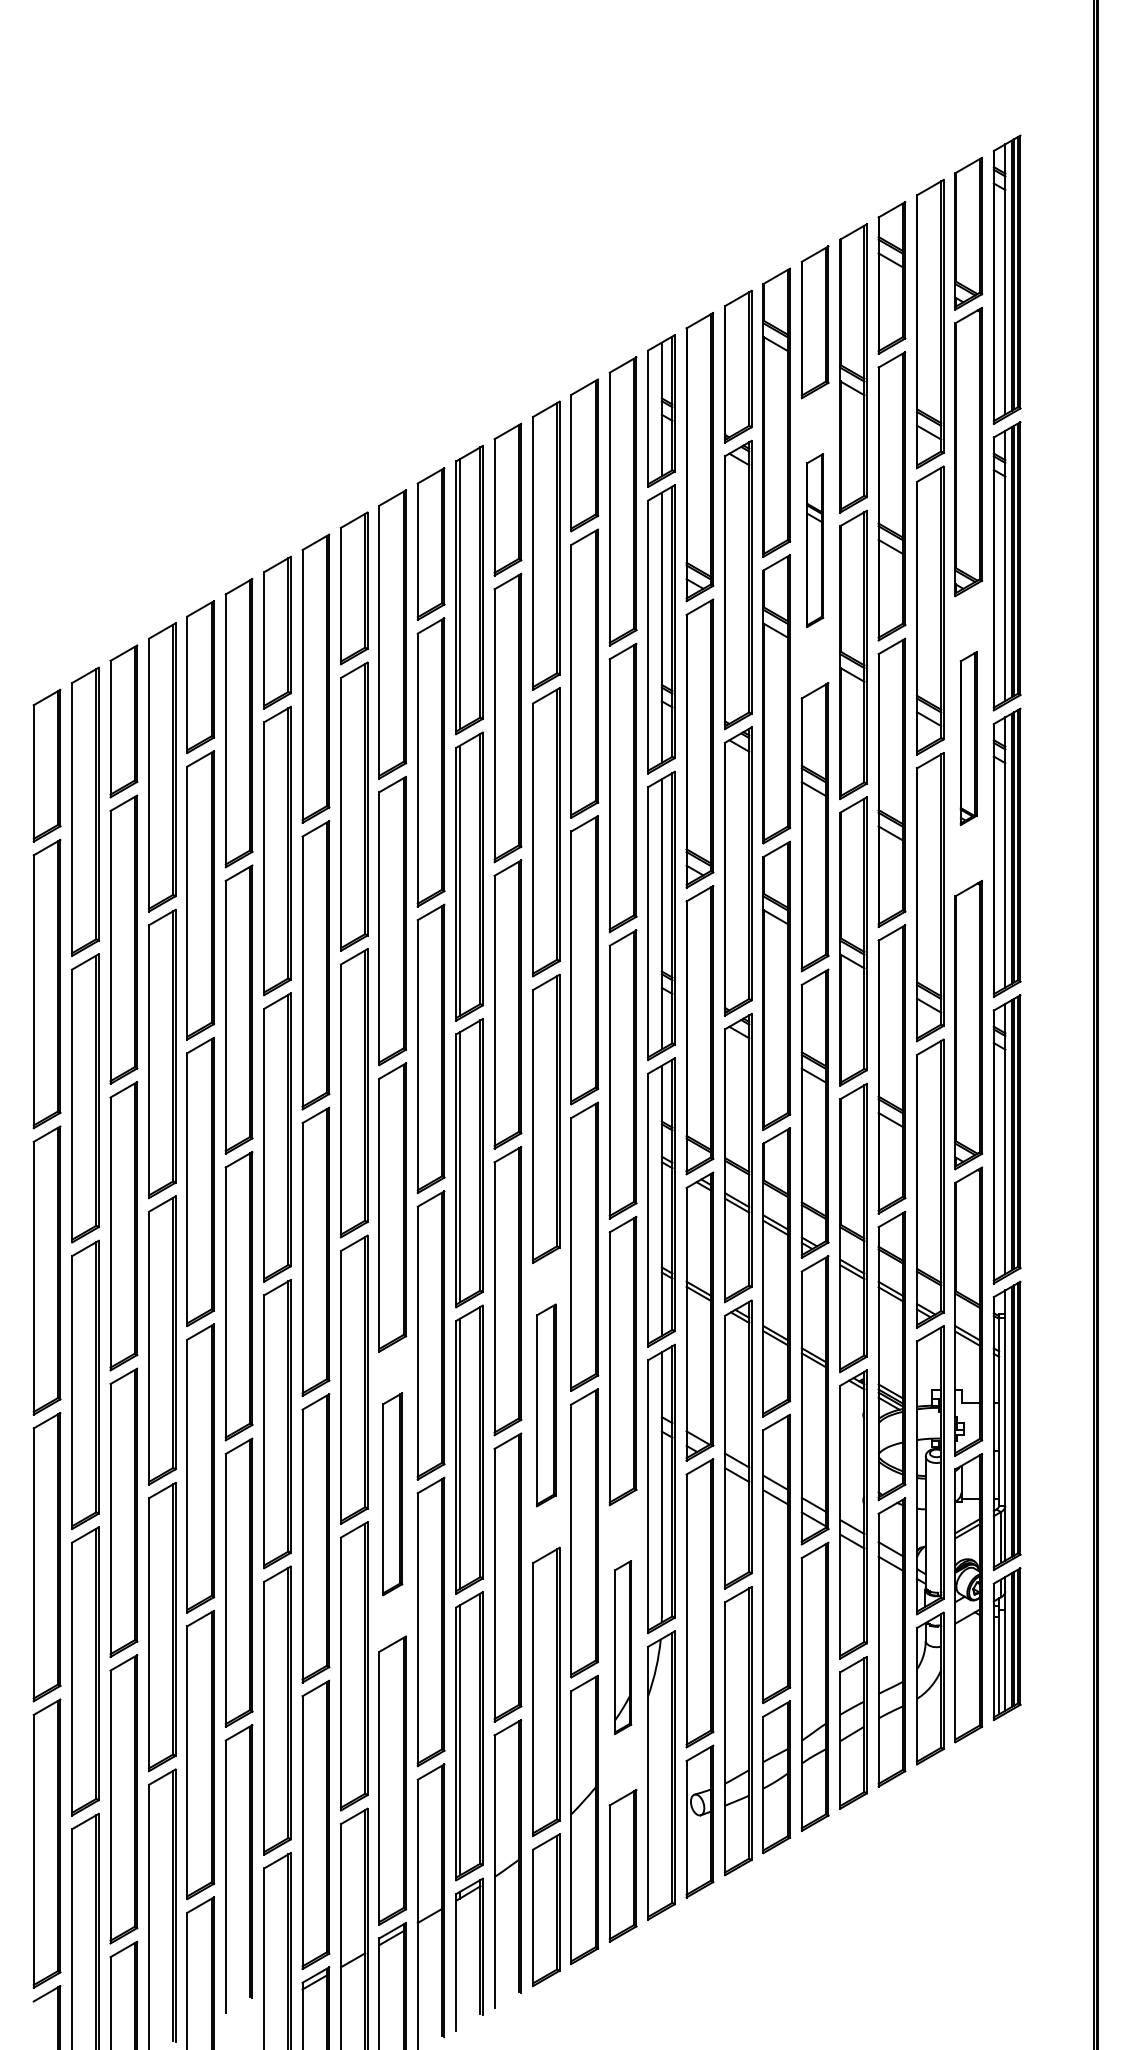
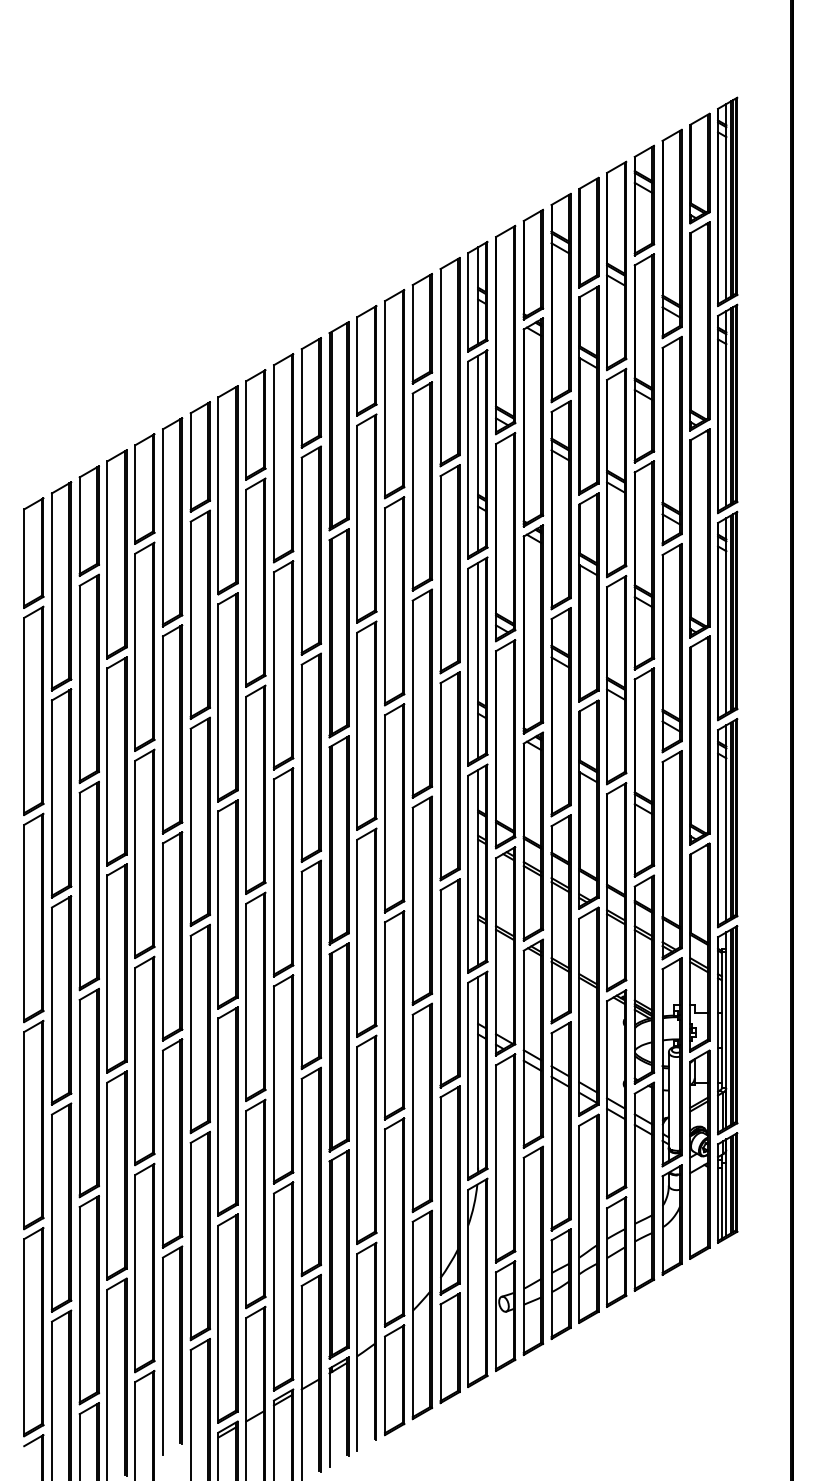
part: (814, 540) -> (588, 390), size x1.67
part: (968, 738) -> (699, 533), size x1.67
part: (546, 1405) -> (394, 1015), size x1.43
part: (392, 1494) -> (283, 1079), size x1.43
part: (622, 1647) -> (449, 1190), size x1.67

